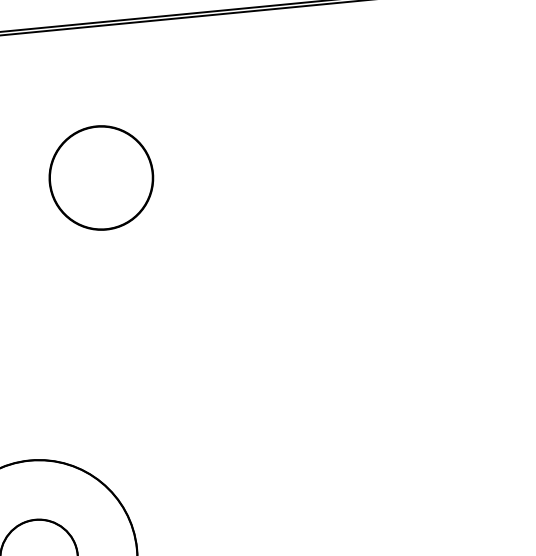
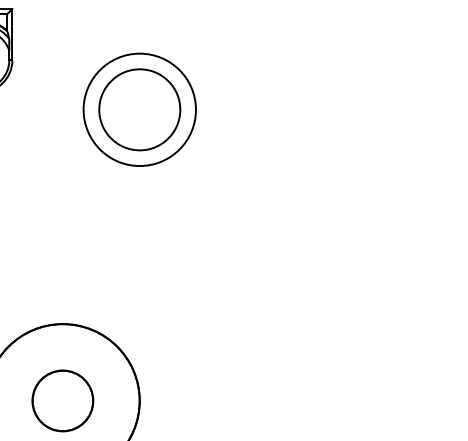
circle: (100, 177) -> (139, 109), size x1.4

